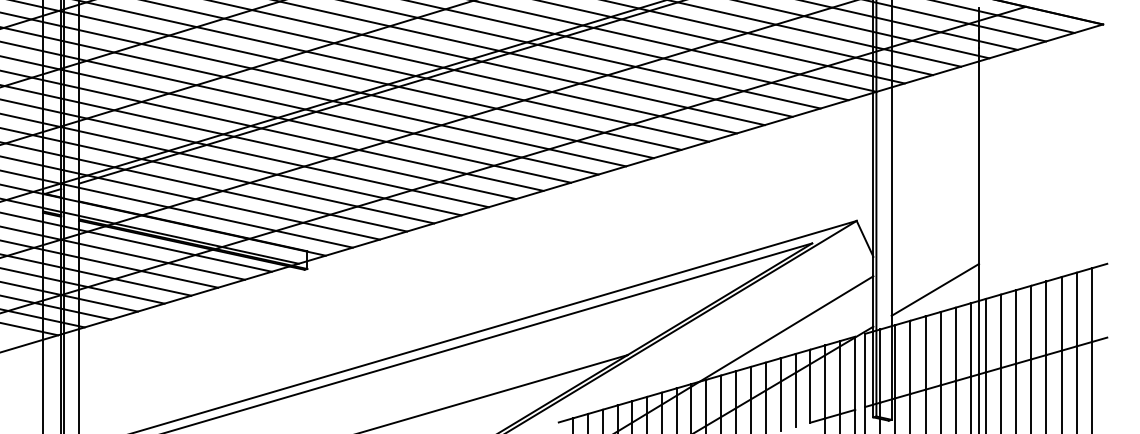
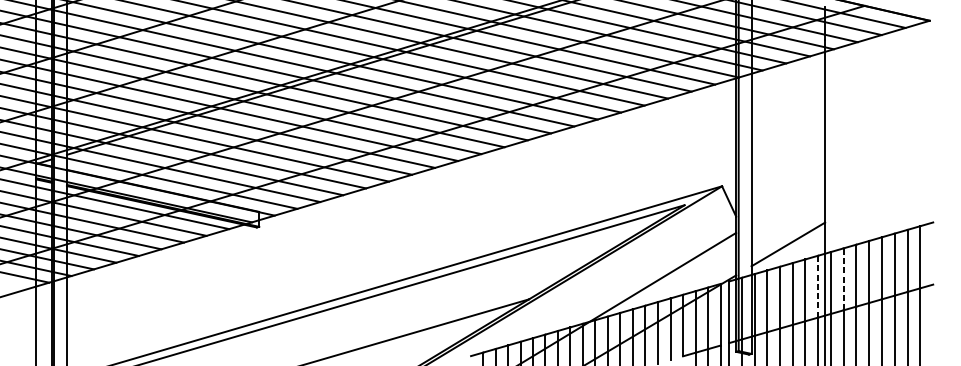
line: (1000, 331) -> (843, 279), solid -> dashed
line: (970, 340) -> (817, 287), solid -> dashed

